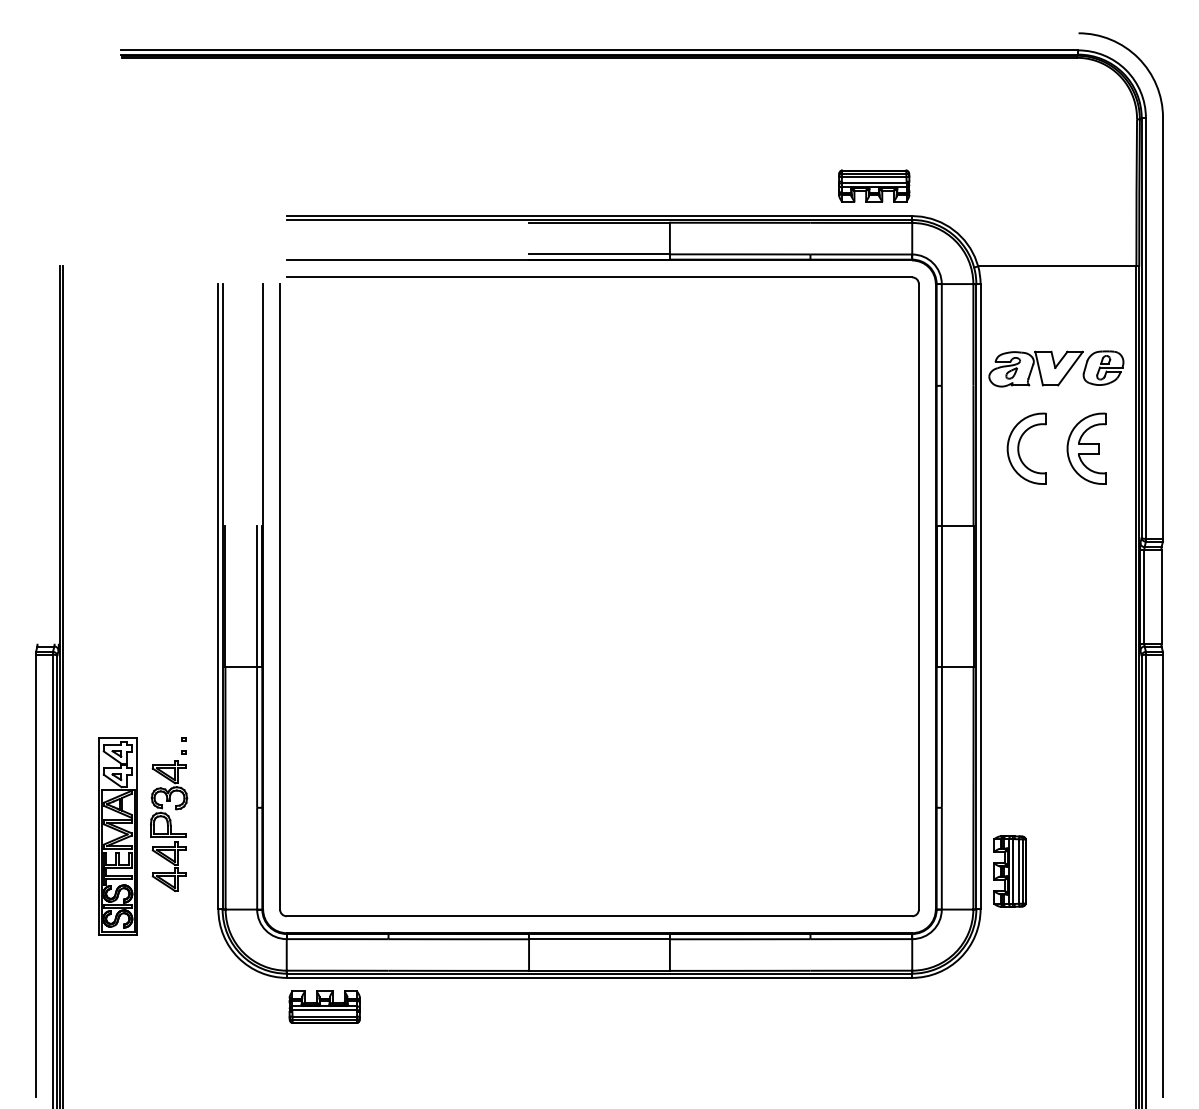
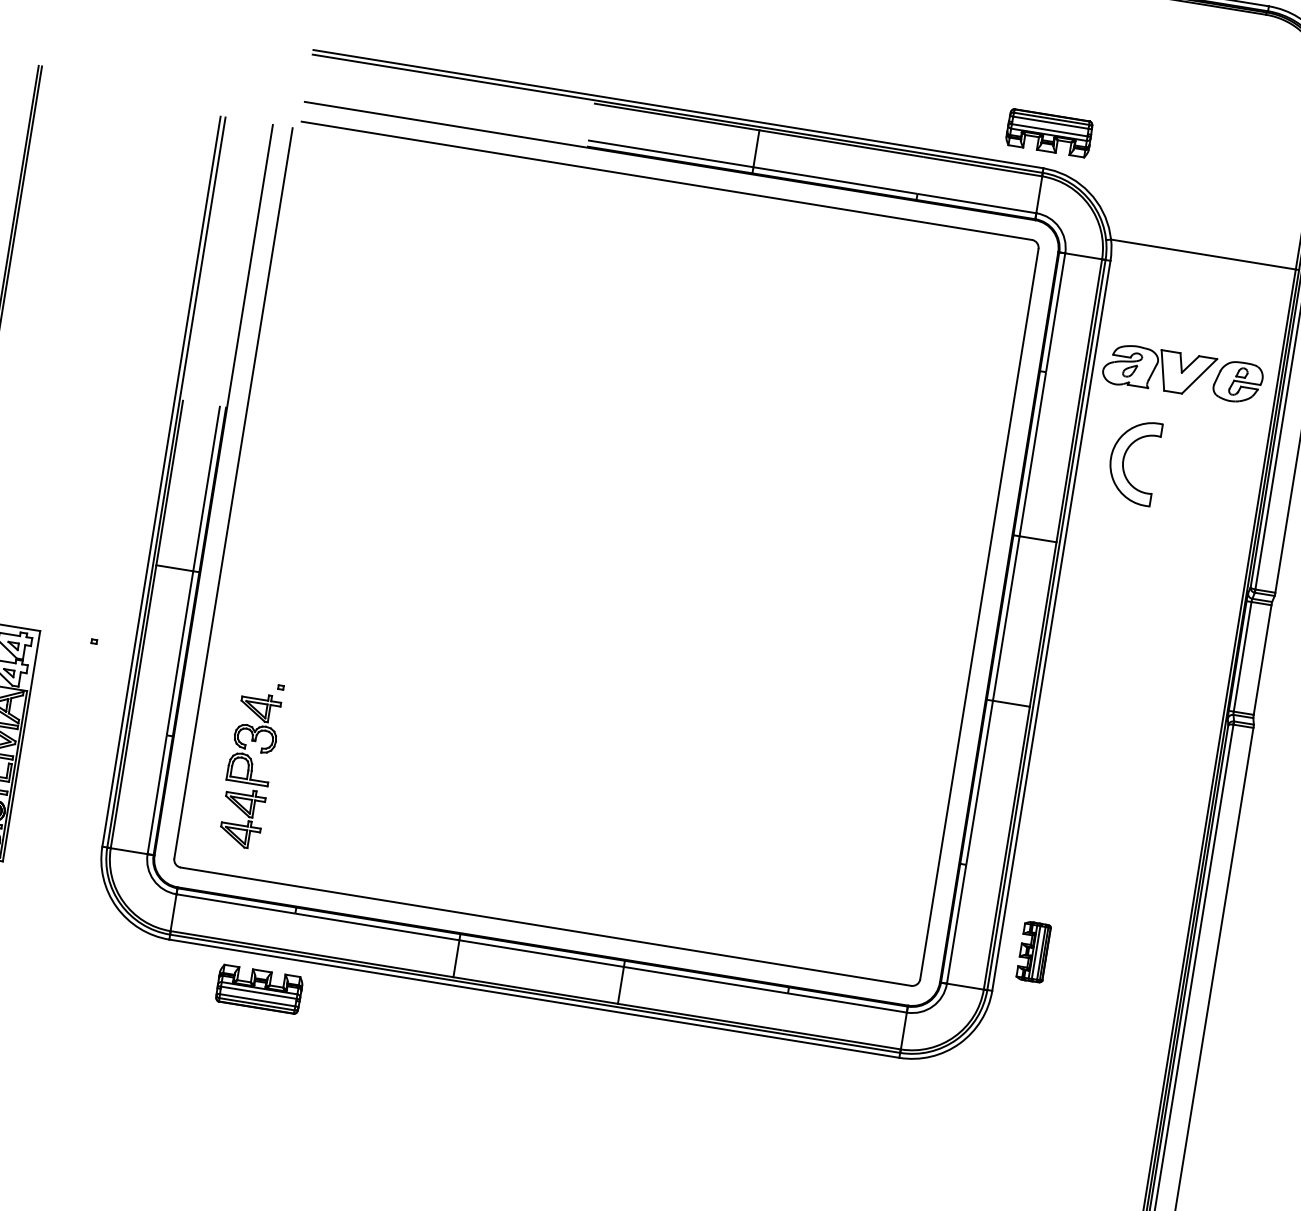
part: (874, 185) -> (1049, 132), moved
part: (1086, 448) -> (1203, 472), removed
part: (169, 820) -> (251, 764), moved
part: (1009, 871) -> (1033, 952), size x0.7
part: (324, 1006) -> (259, 988), moved

